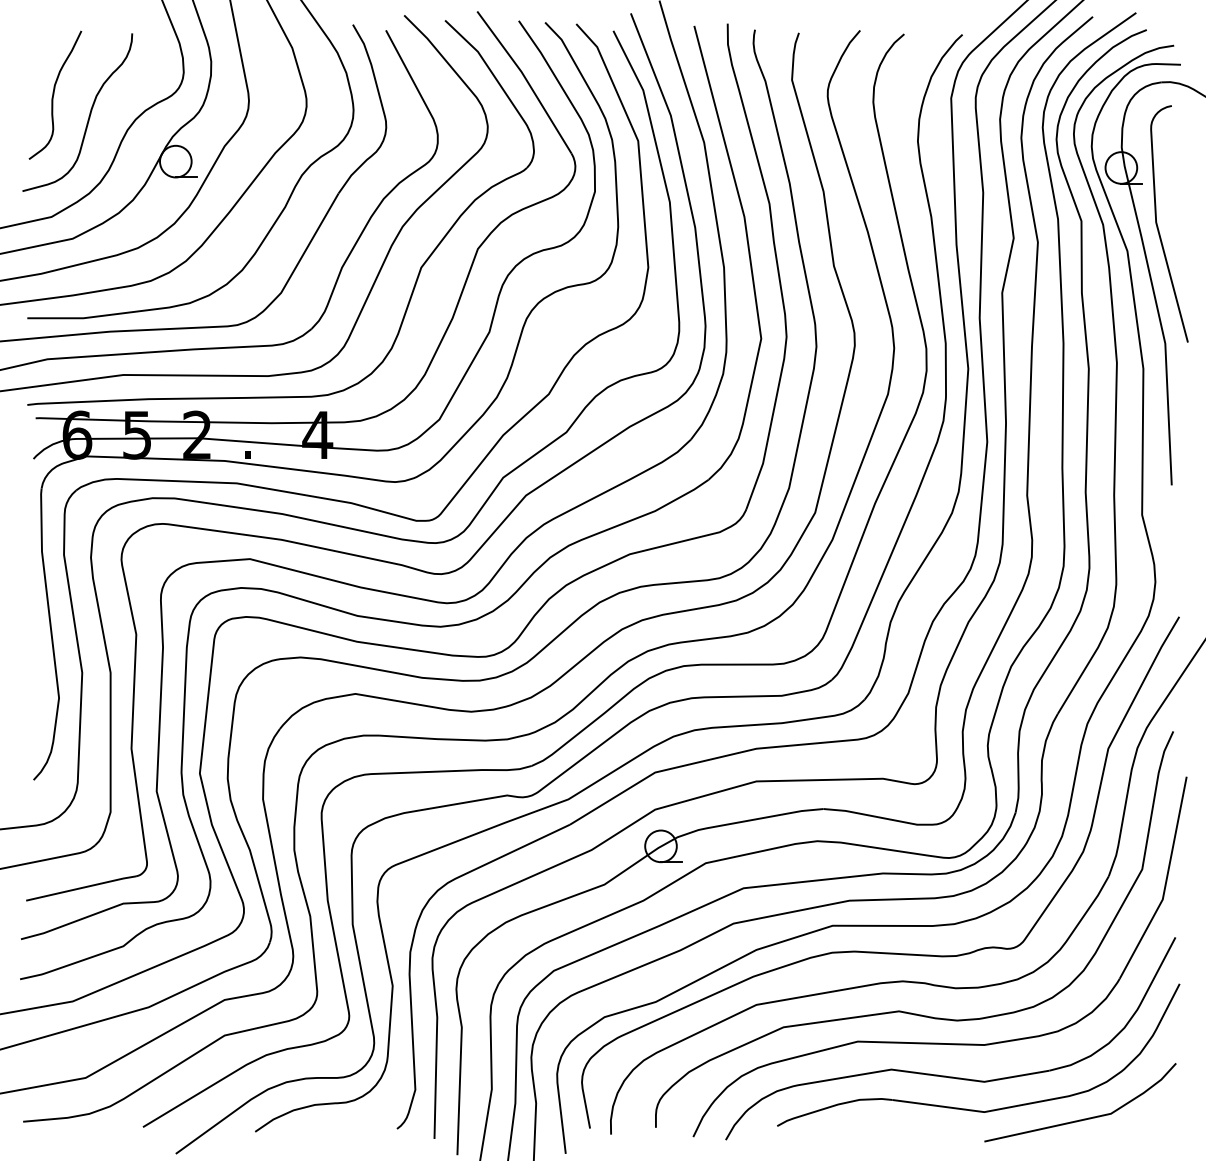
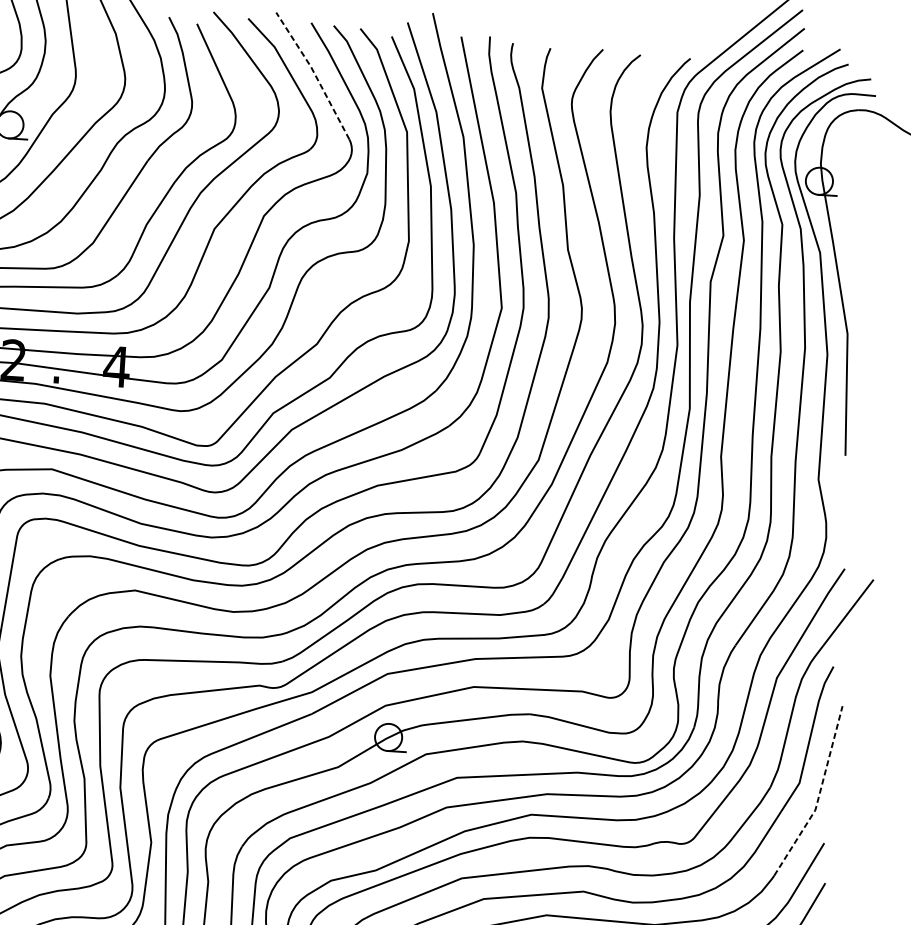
line: (526, 79) -> (314, 73), solid -> dashed
curve: (1158, 226) -> (848, 233), removed
line: (1166, 882) -> (819, 795), solid -> dashed

